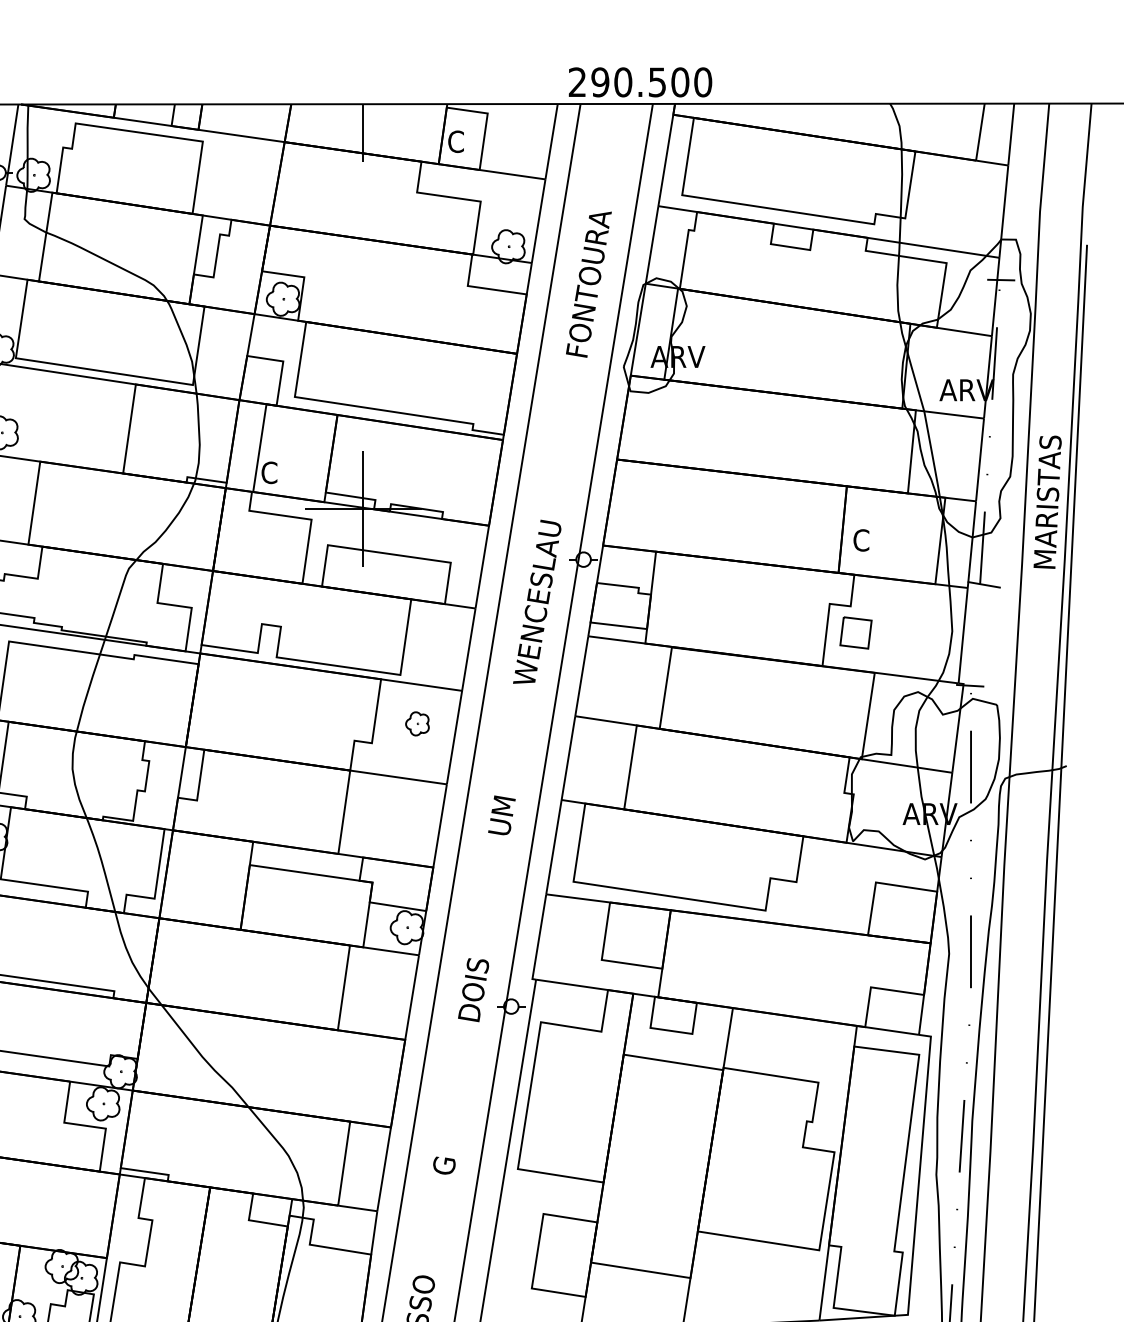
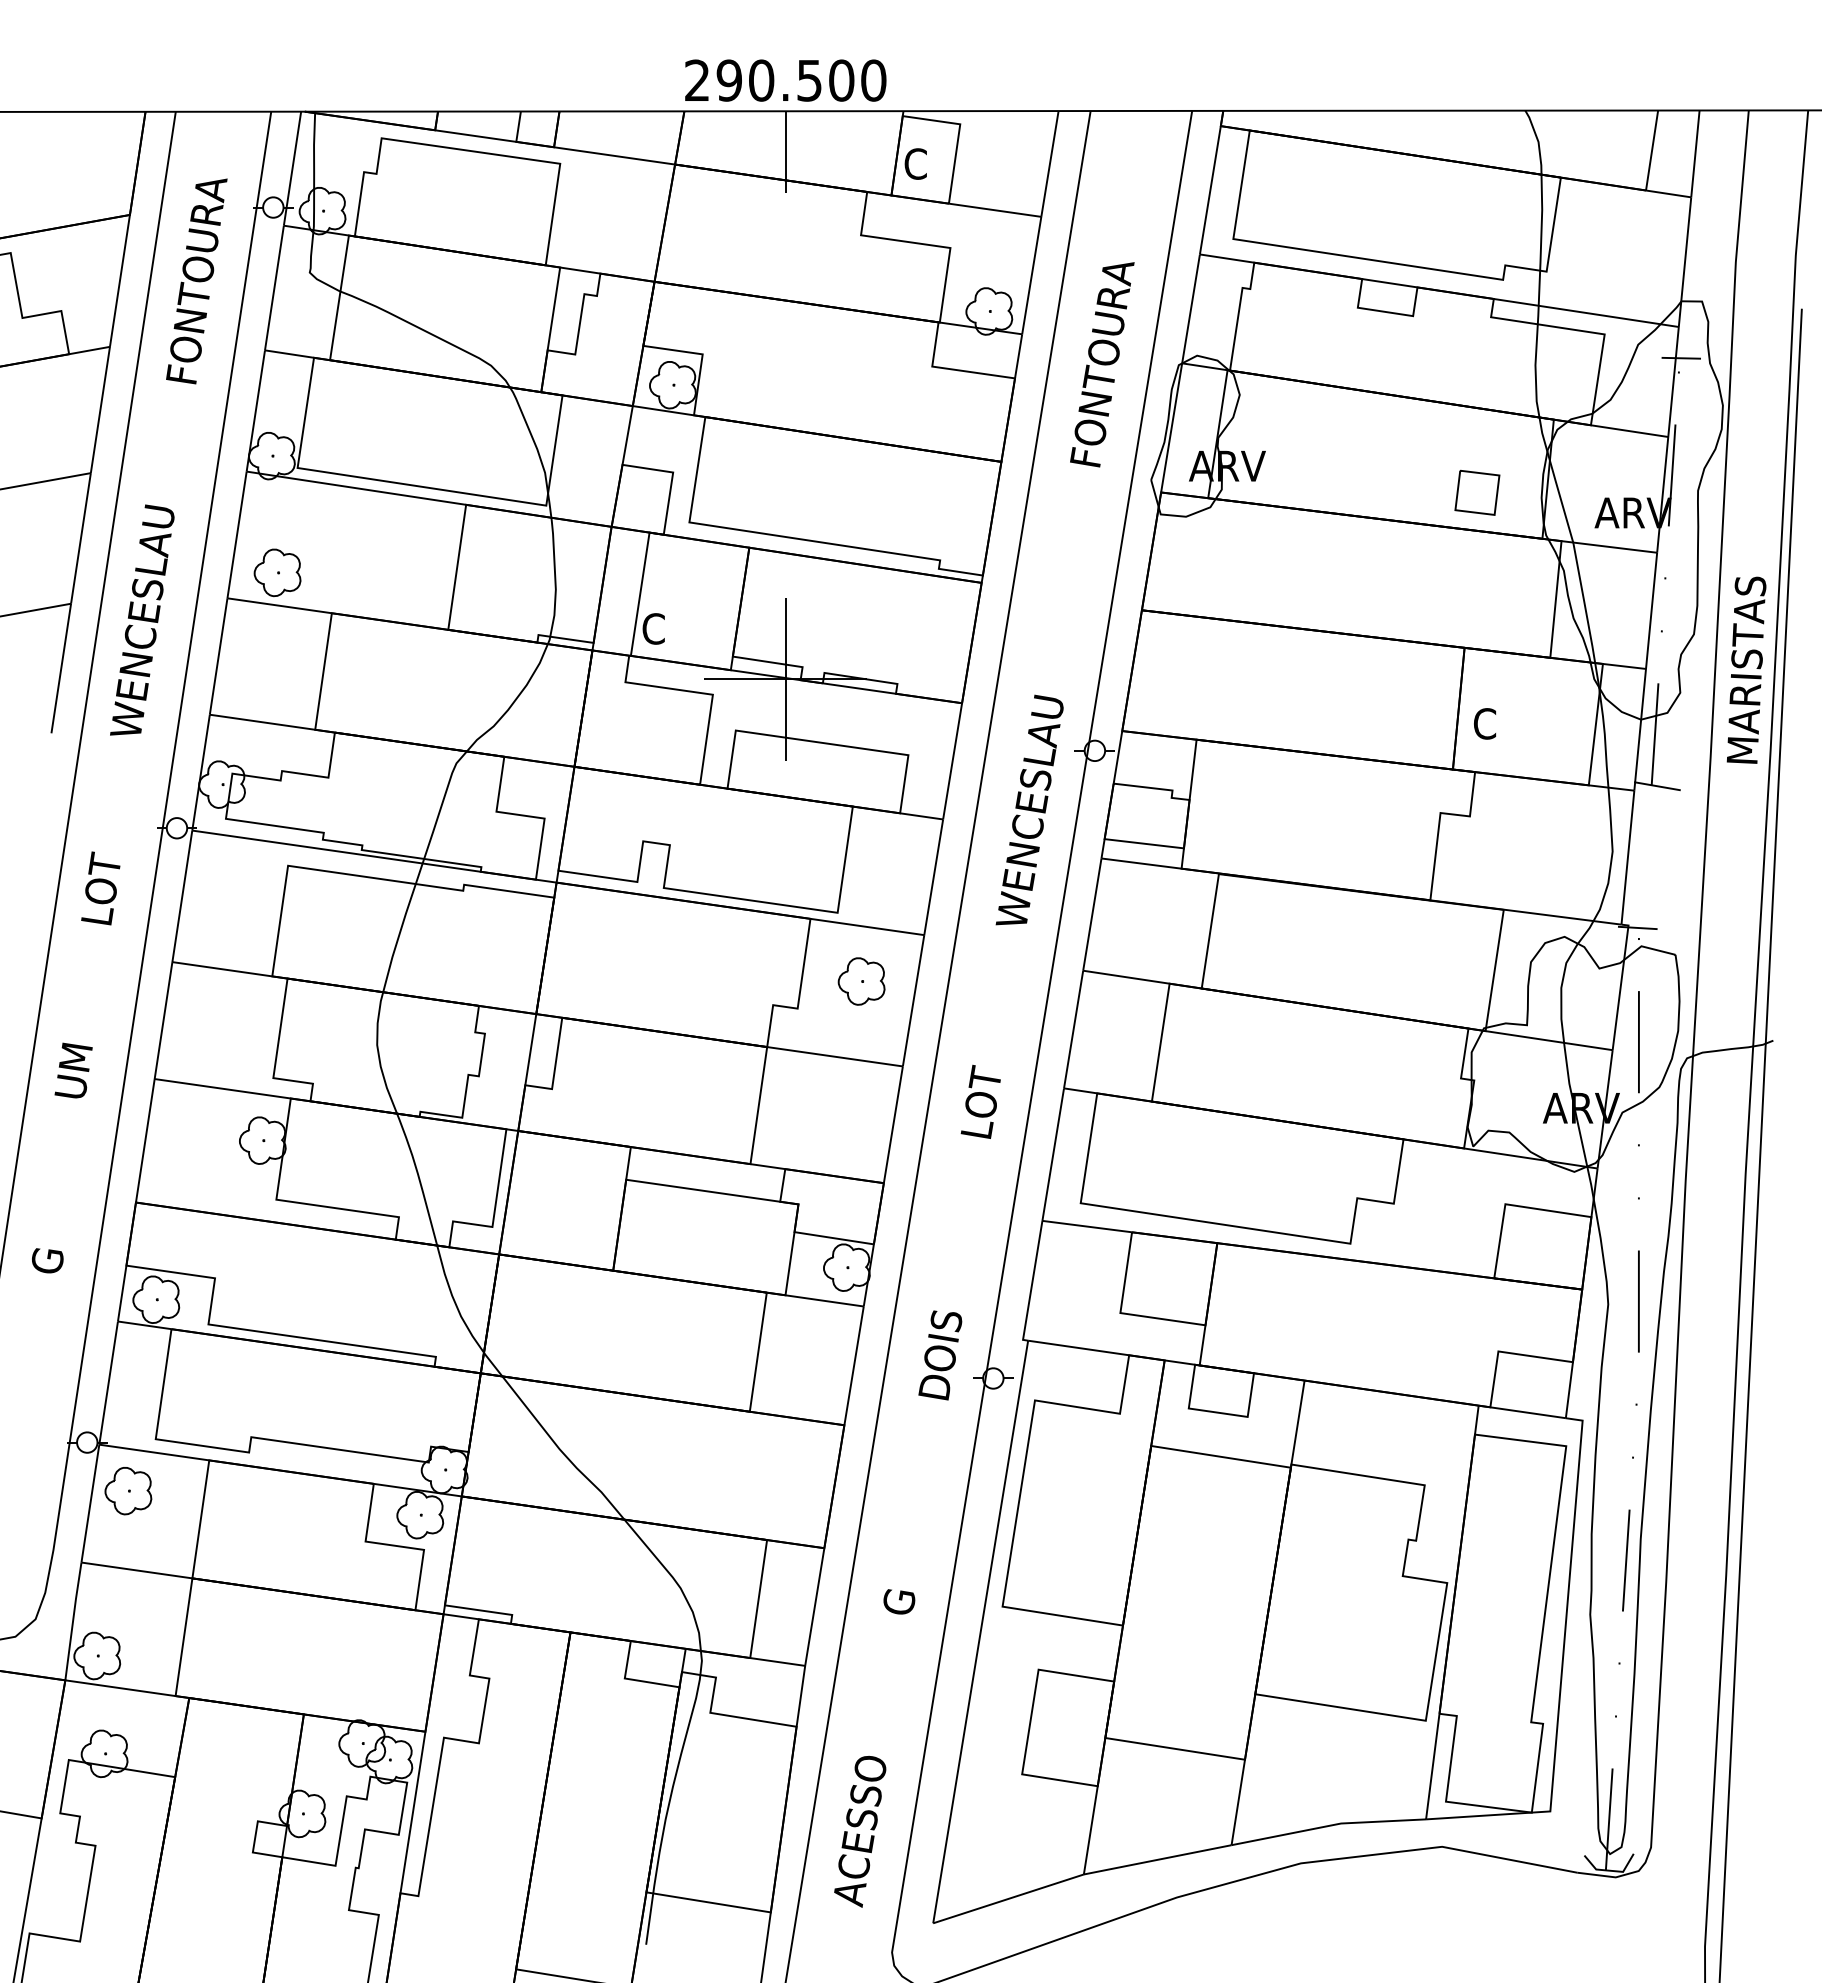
text: (640, 82) -> (785, 80), moved
part: (856, 632) -> (1477, 492), moved
part: (417, 723) -> (861, 981), size x1.43
text: (502, 809) -> (980, 1101), UM -> LOT

